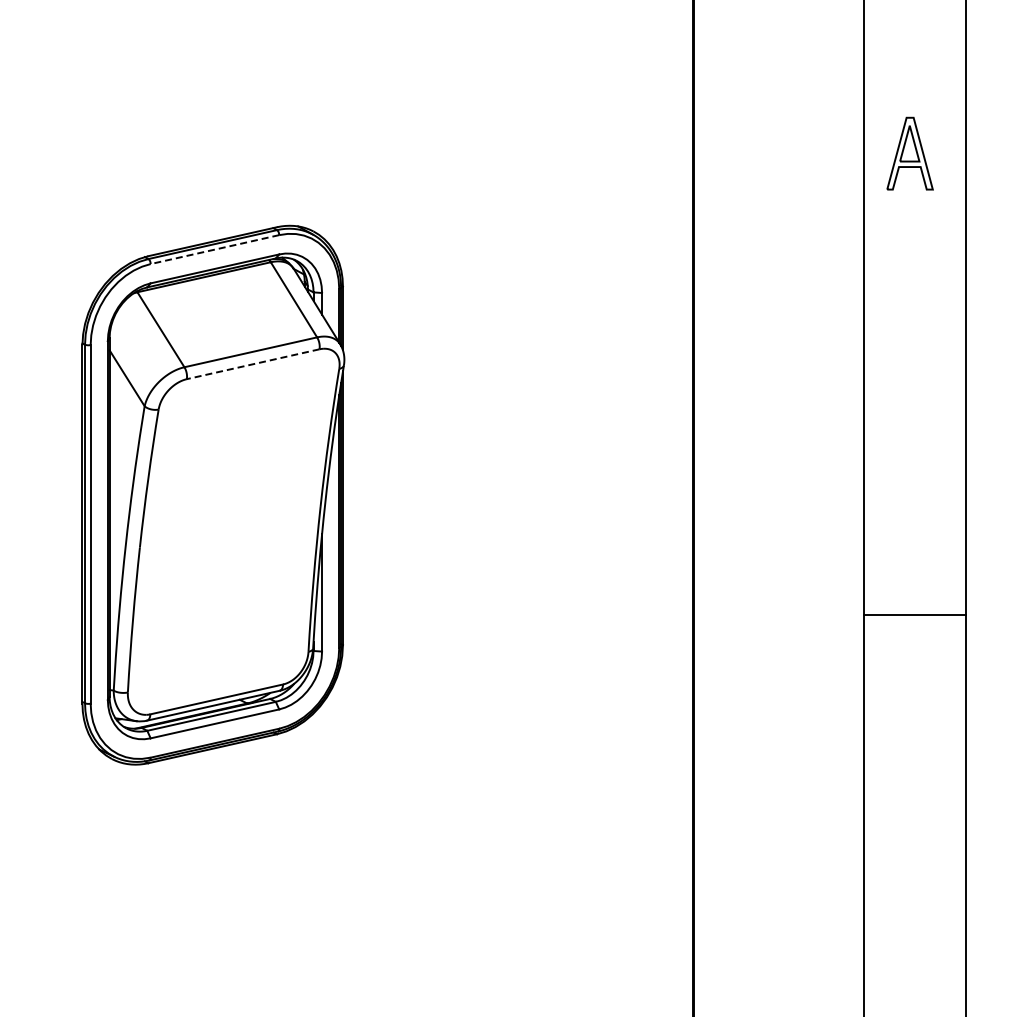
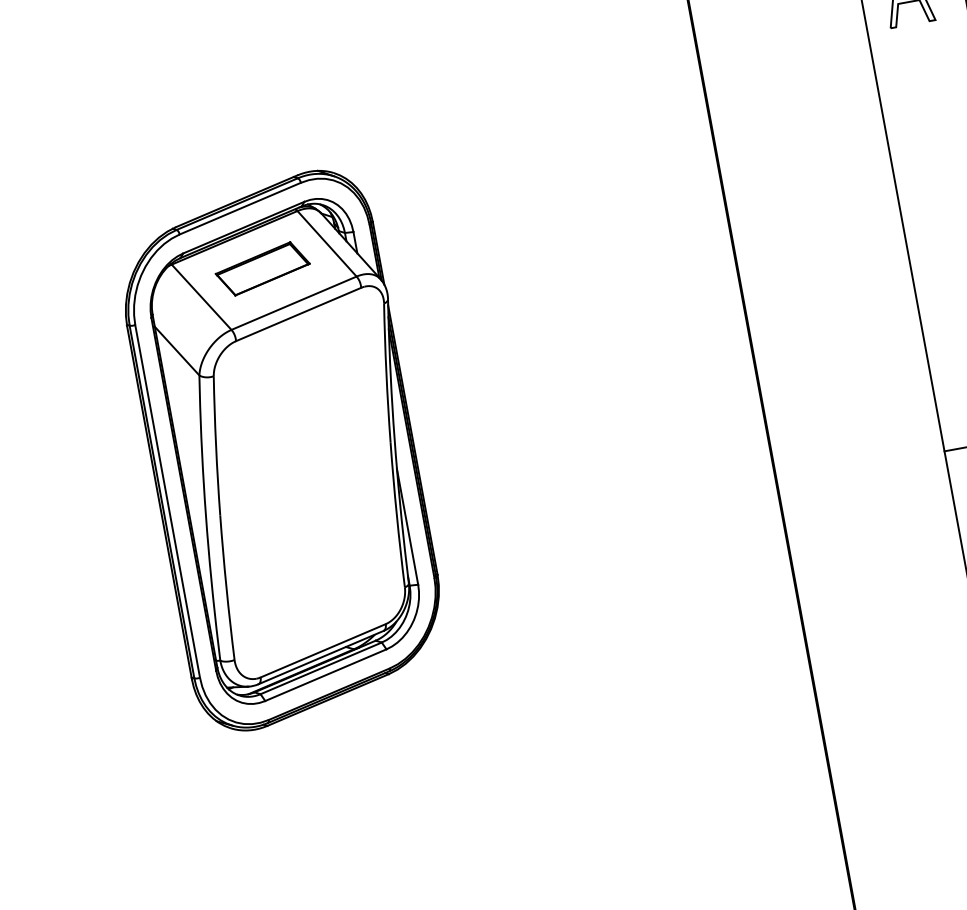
line: (214, 249) -> (239, 208), dashed -> solid
part: (226, 312) -> (262, 268), added
line: (252, 364) -> (297, 314), dashed -> solid

